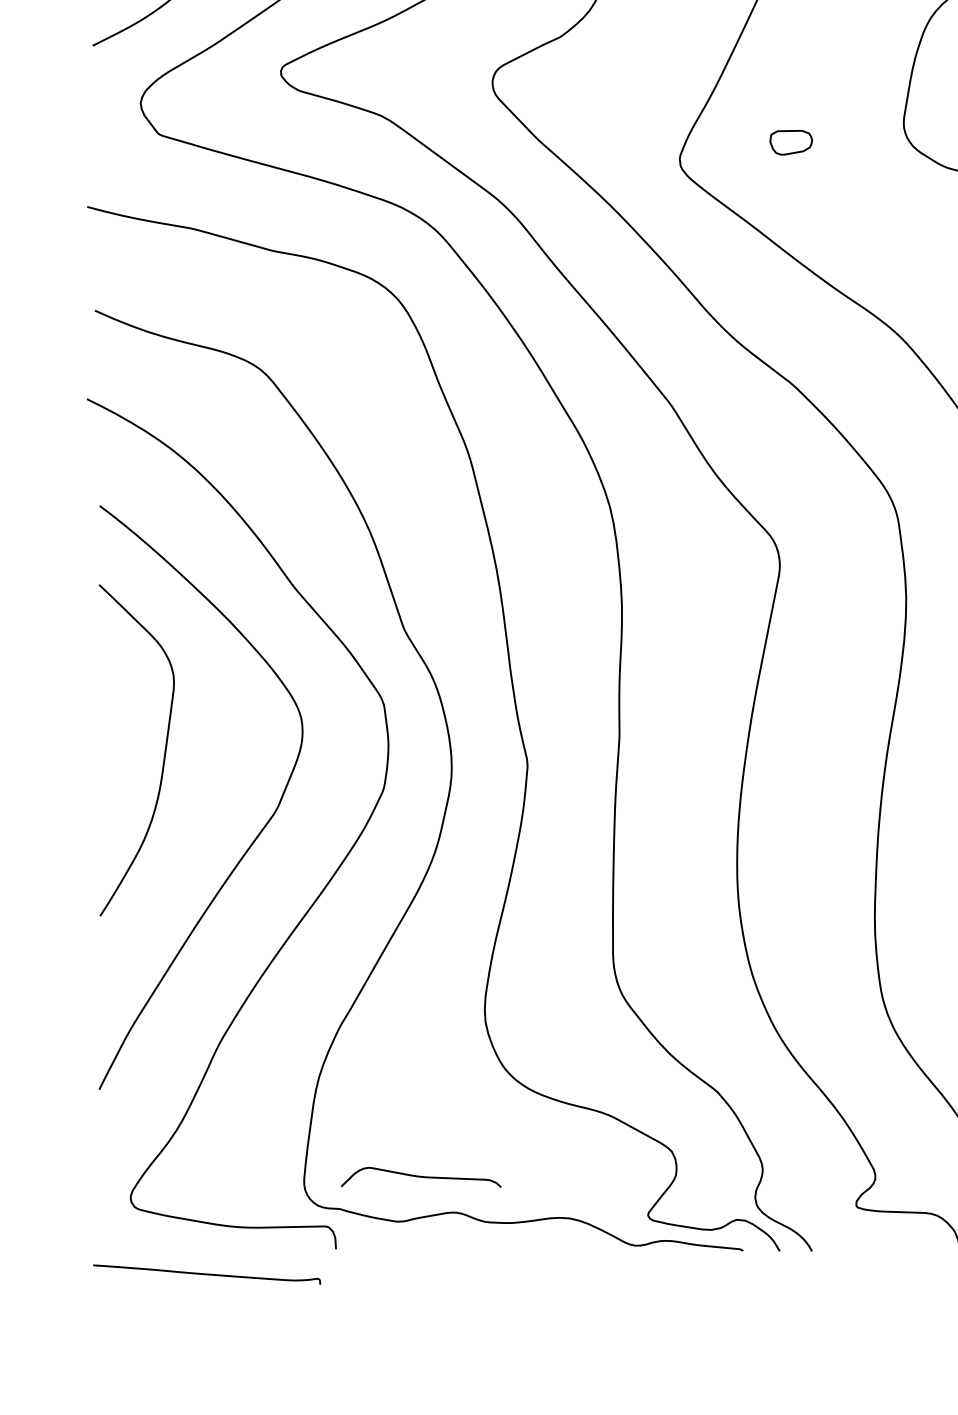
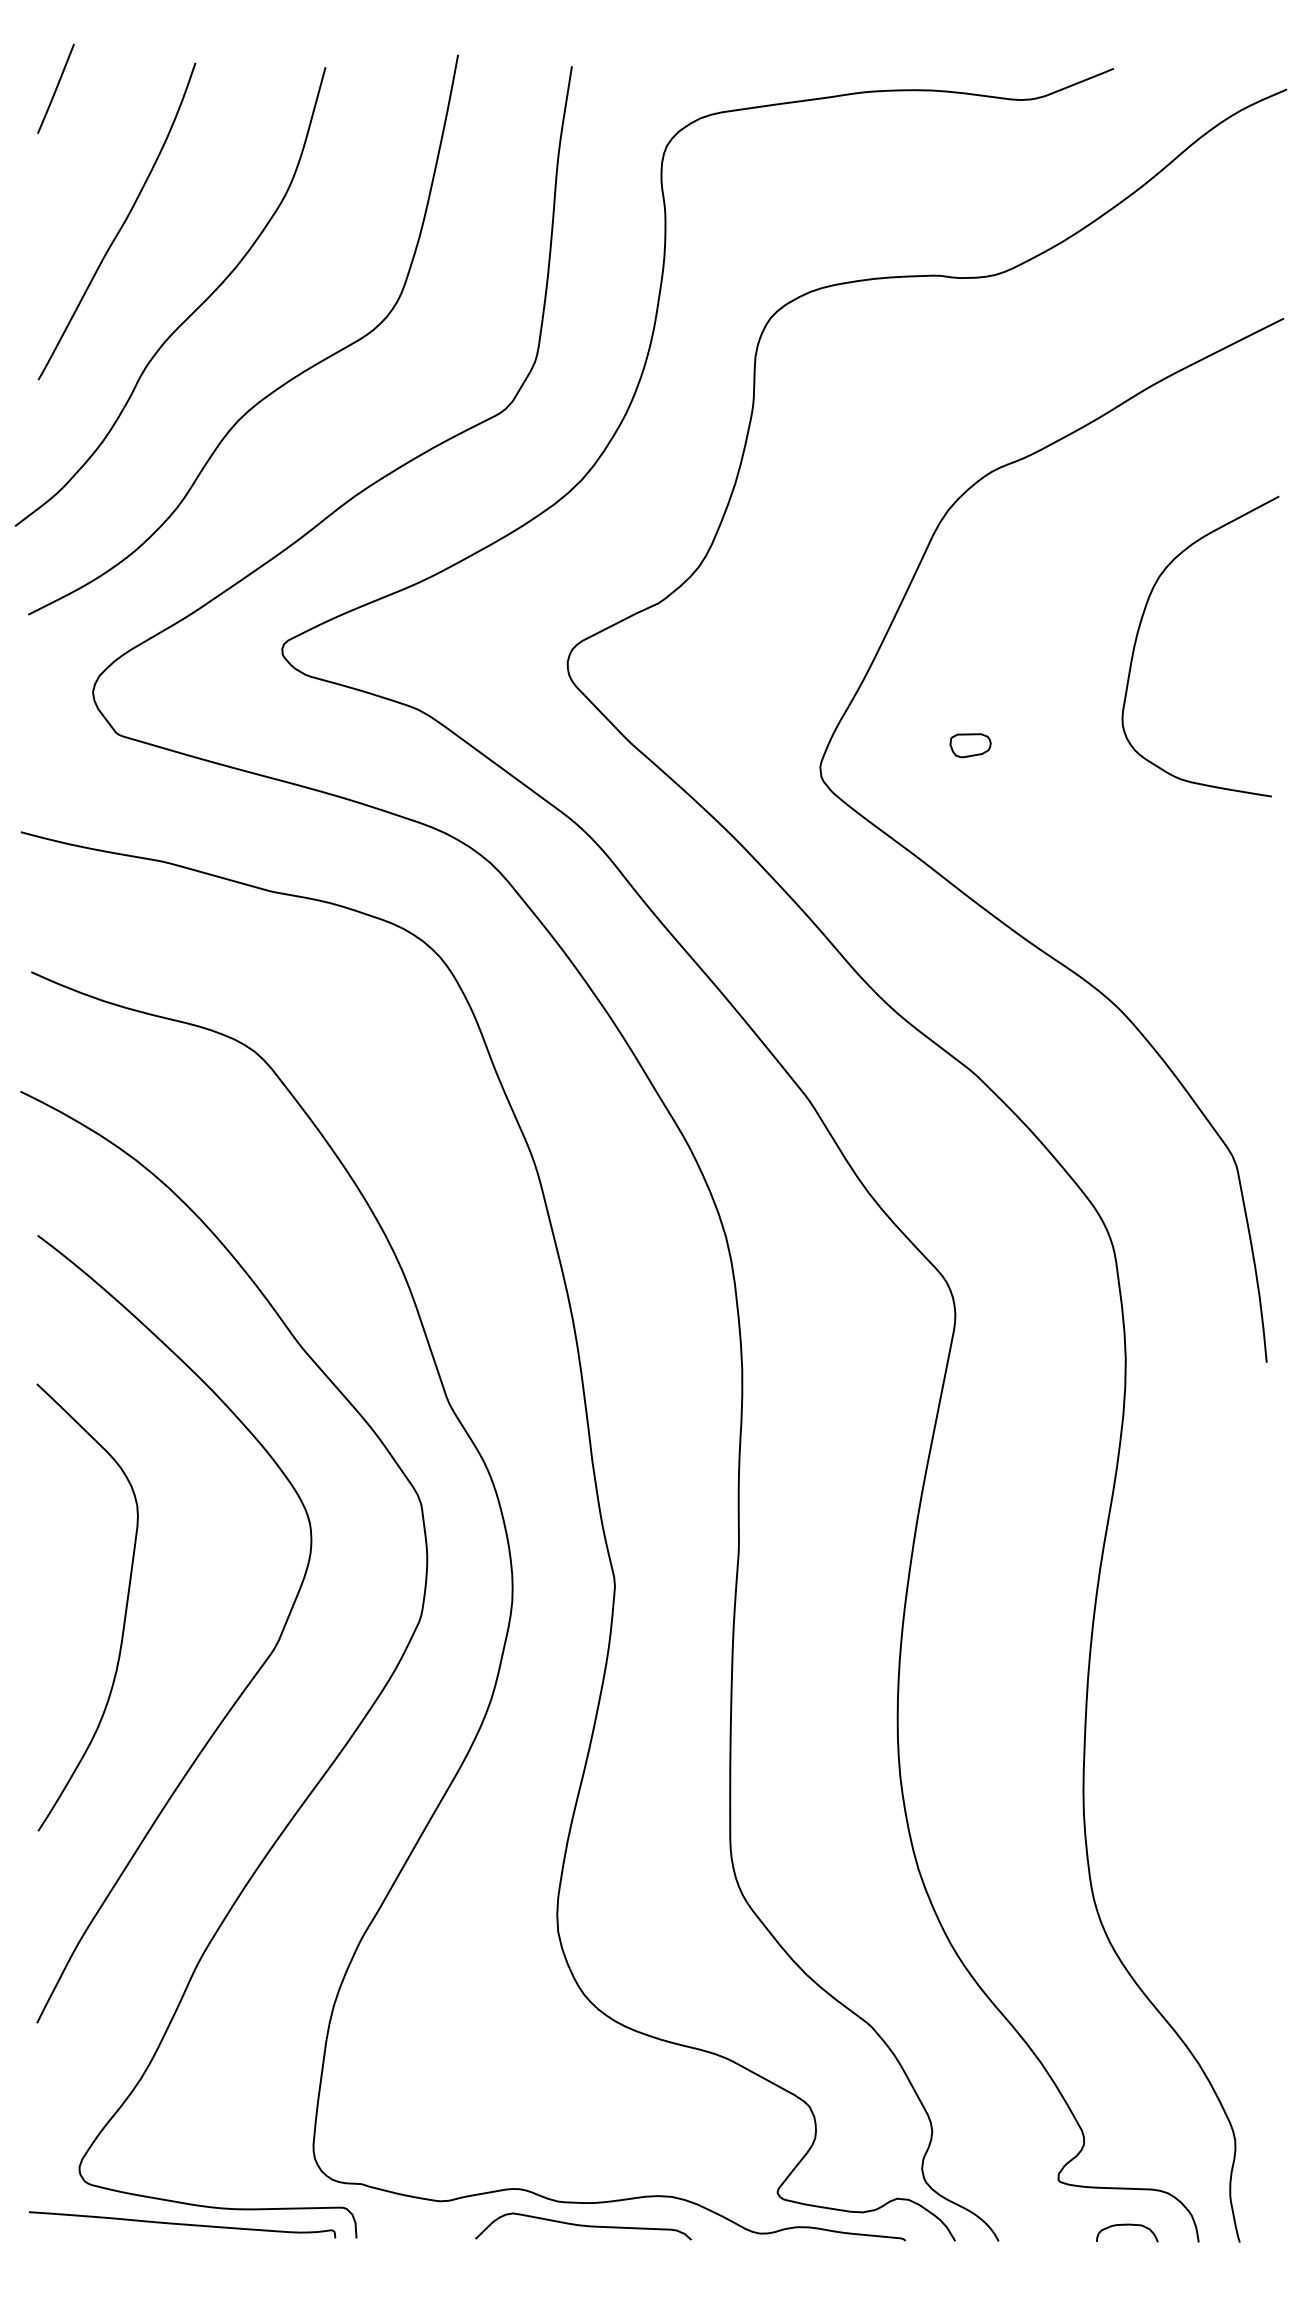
part: (791, 142) -> (970, 745), size x0.71
curve: (164, 754) -> (124, 1613), moved
curve: (421, 1177) -> (583, 2226), moved
curve: (907, 1239) -> (1127, 2225), added
curve: (207, 1274) -> (182, 2224), moved

